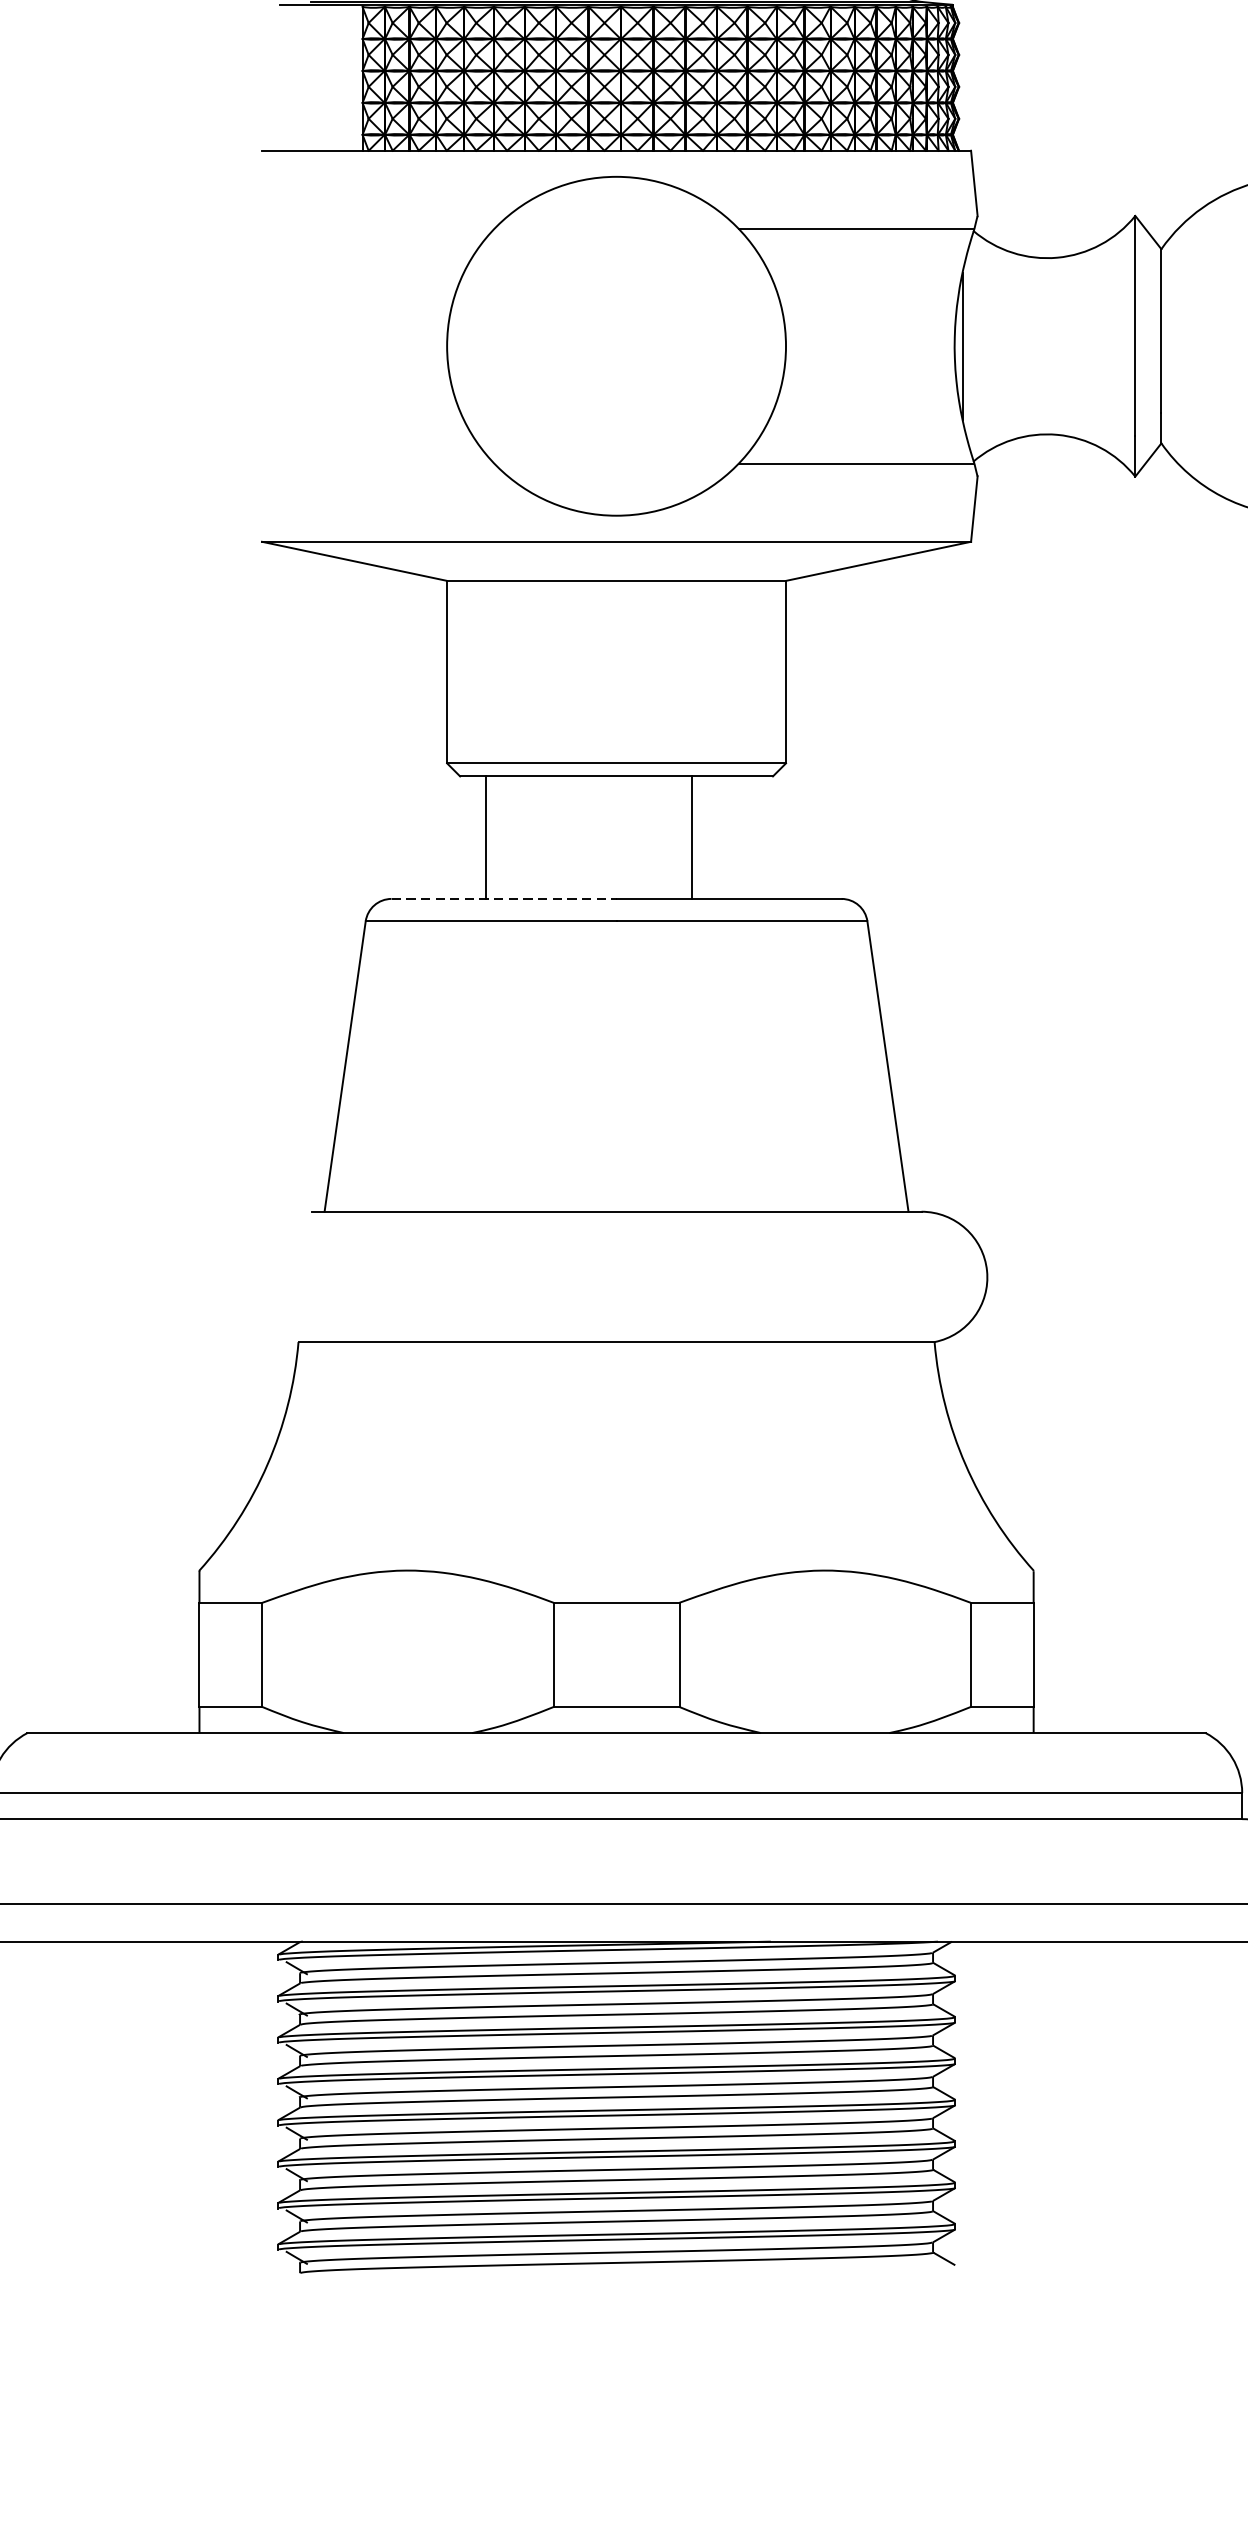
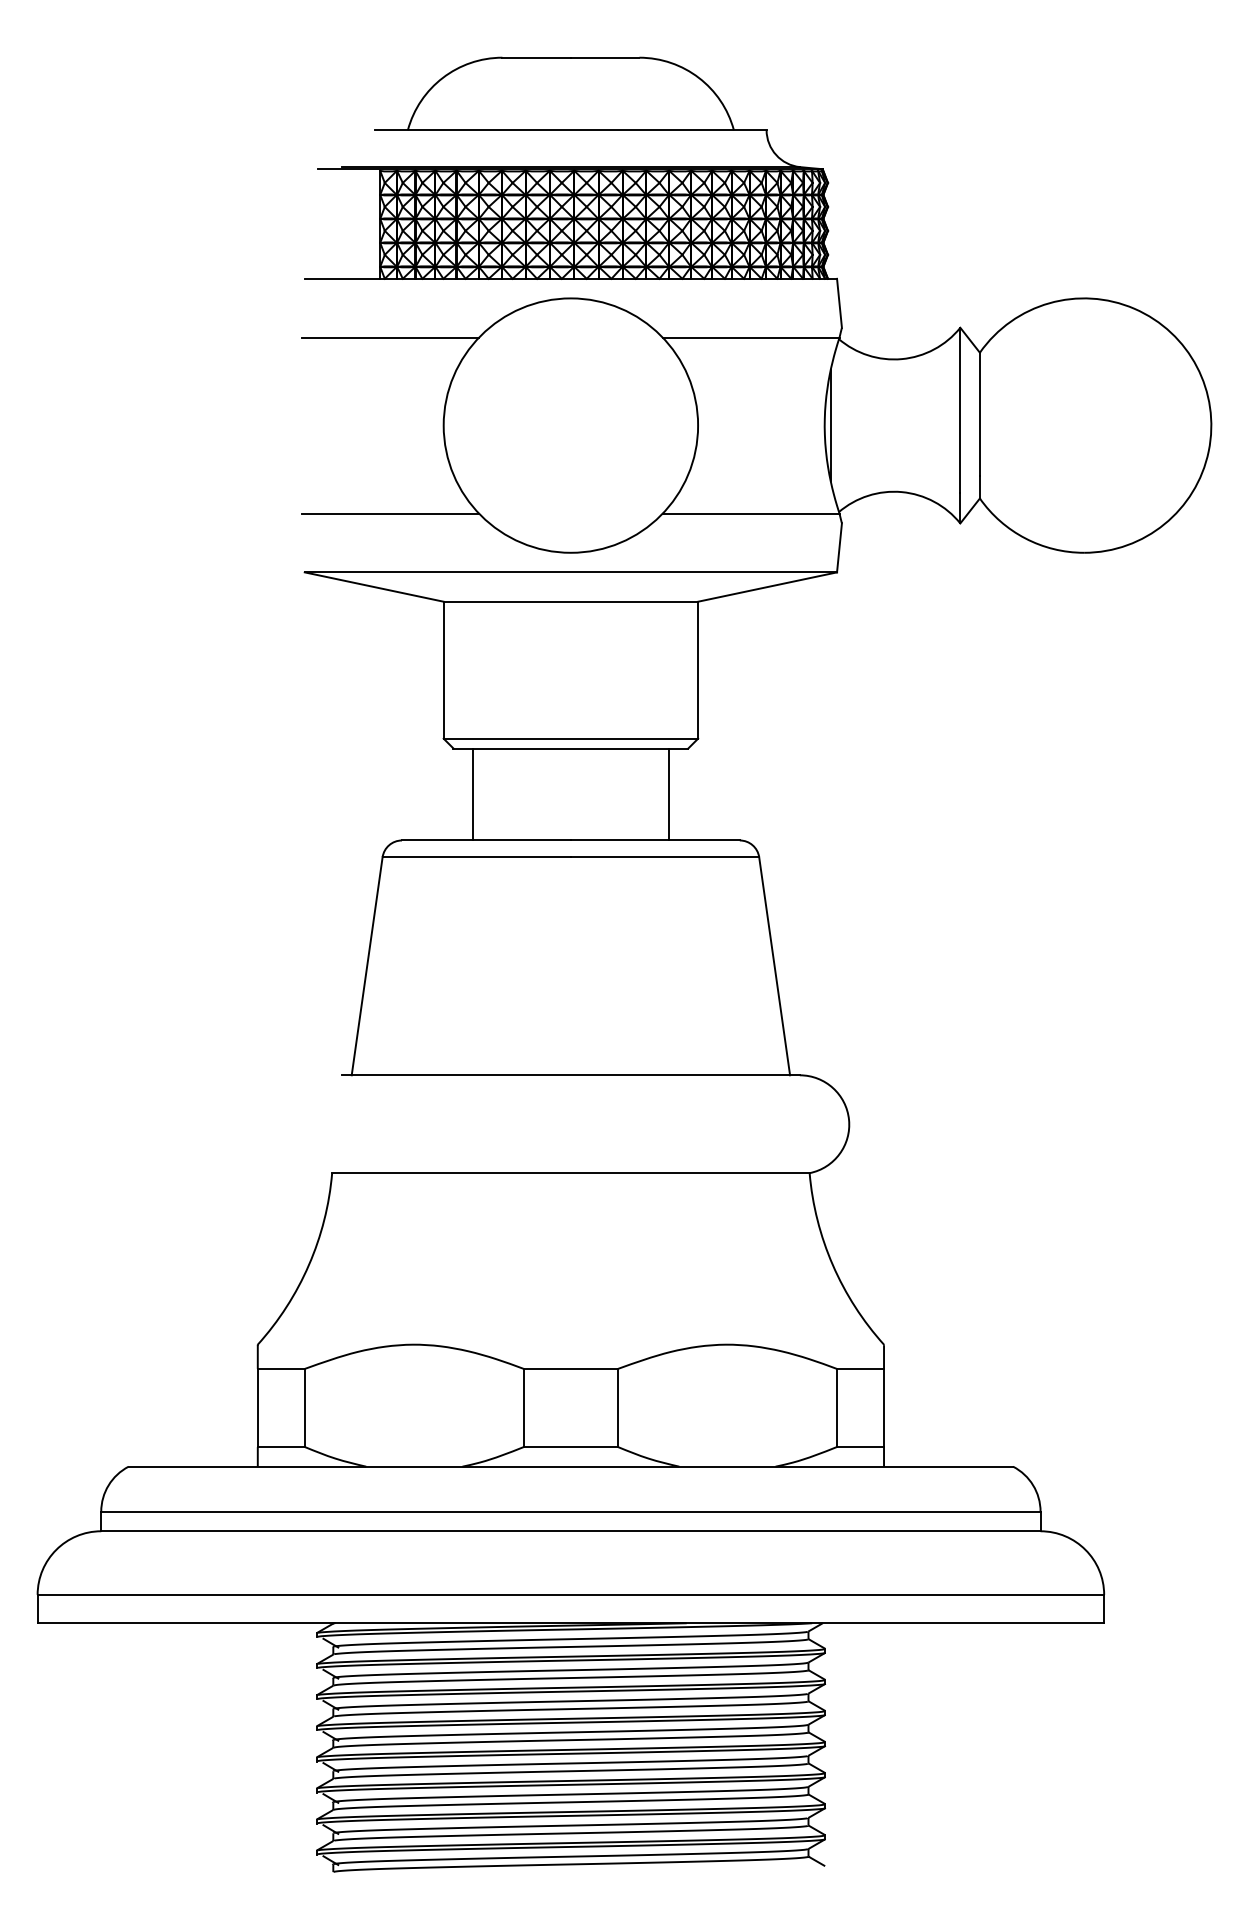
line: (376, 228) -> (390, 337), added
line: (376, 463) -> (390, 513), added
line: (691, 837) -> (668, 794), moved
line: (504, 898) -> (486, 840), dashed -> solid

